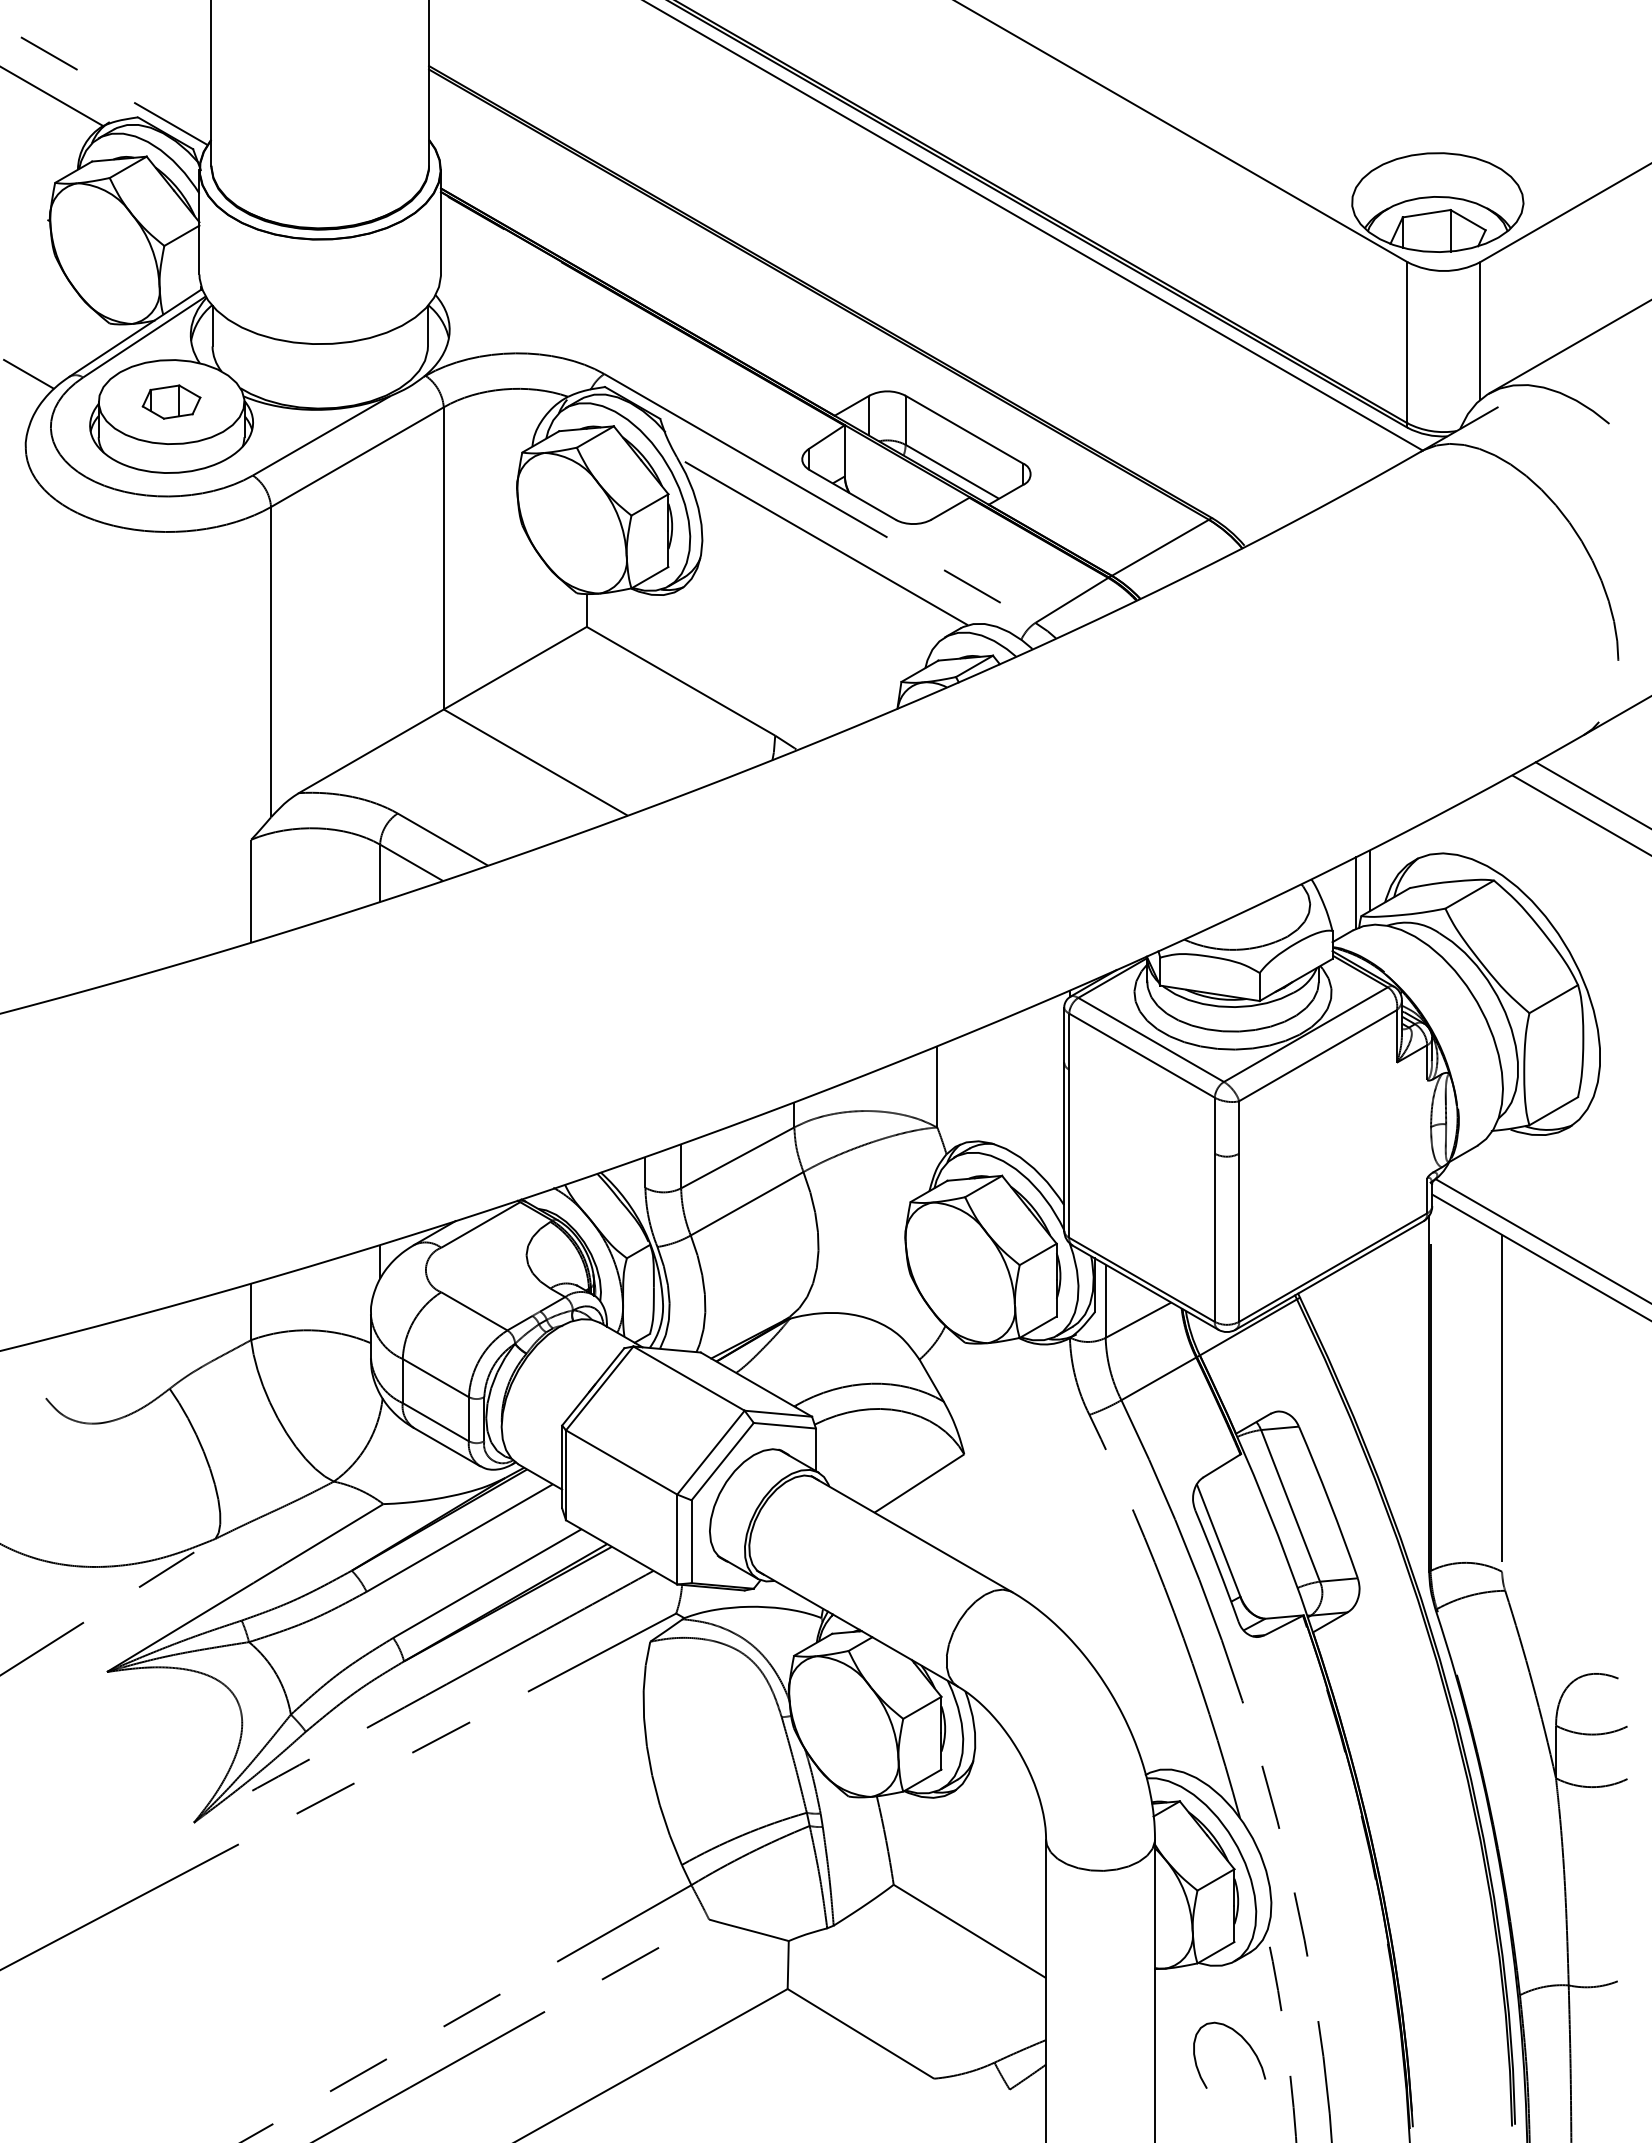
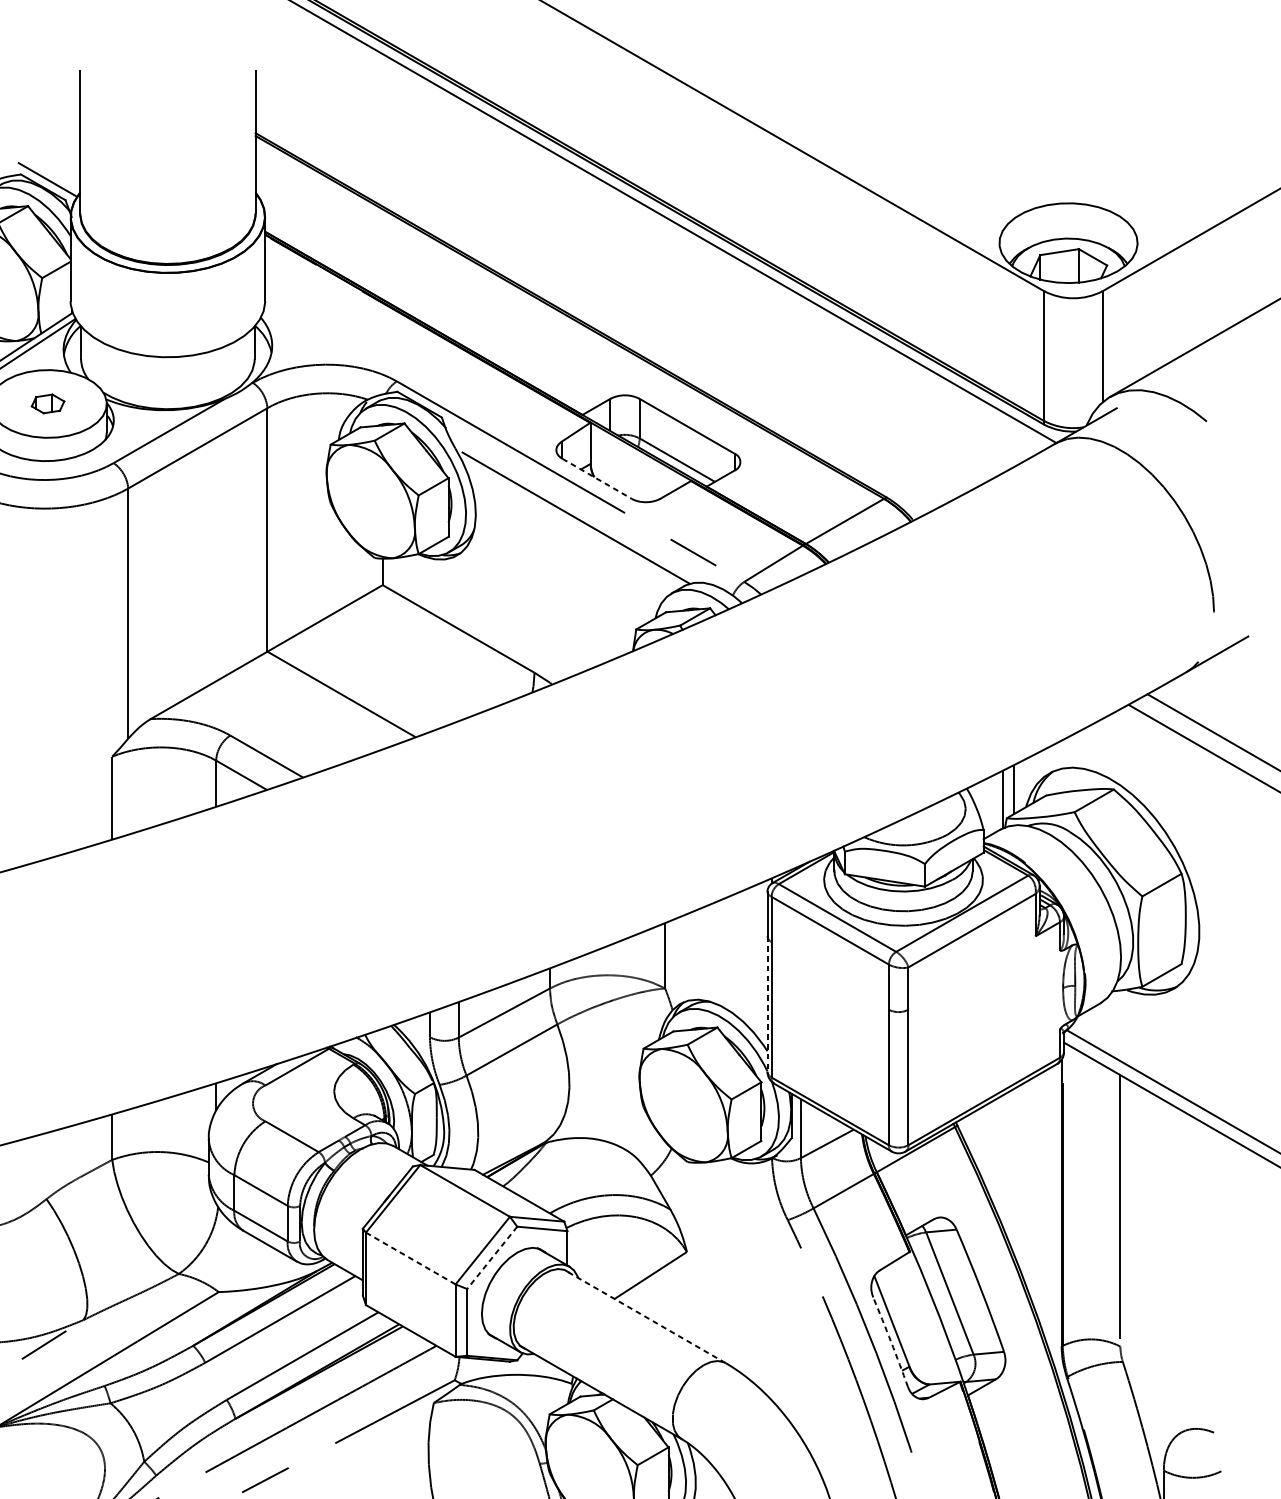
part: (171, 401) -> (48, 403), size x0.7
line: (852, 495) -> (596, 479), solid -> dashed
line: (1064, 1147) -> (767, 1004), solid -> dashed
line: (722, 1461) -> (492, 1257), solid -> dashed
line: (621, 1462) -> (410, 1258), solid -> dashed
line: (911, 1534) -> (644, 1316), solid -> dashed
arc: (1217, 1566) -> (890, 1342), solid -> dashed

